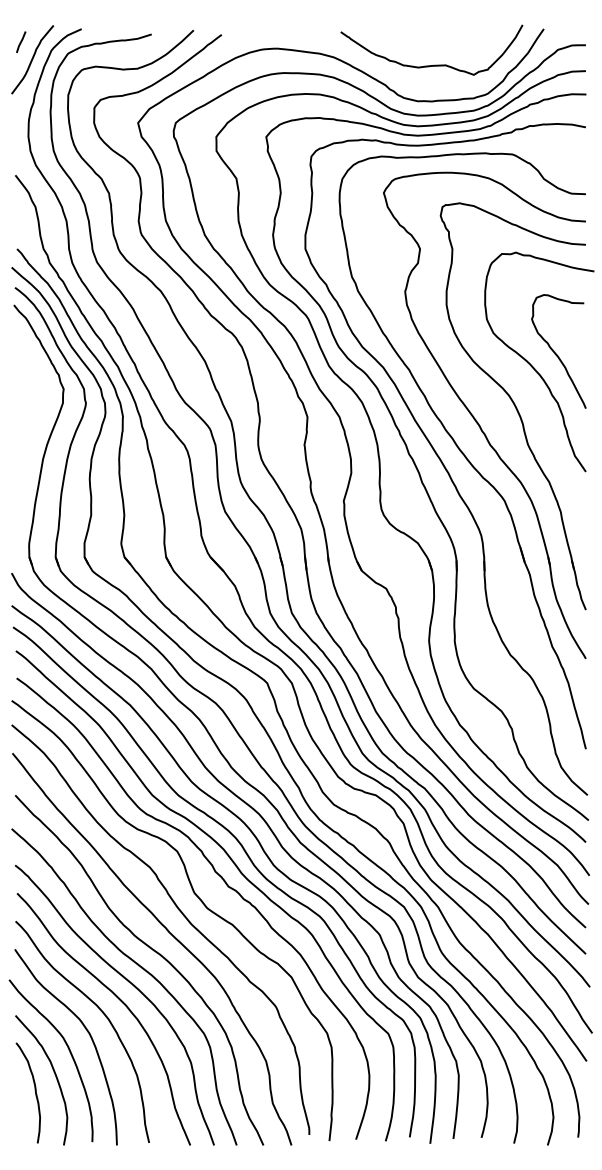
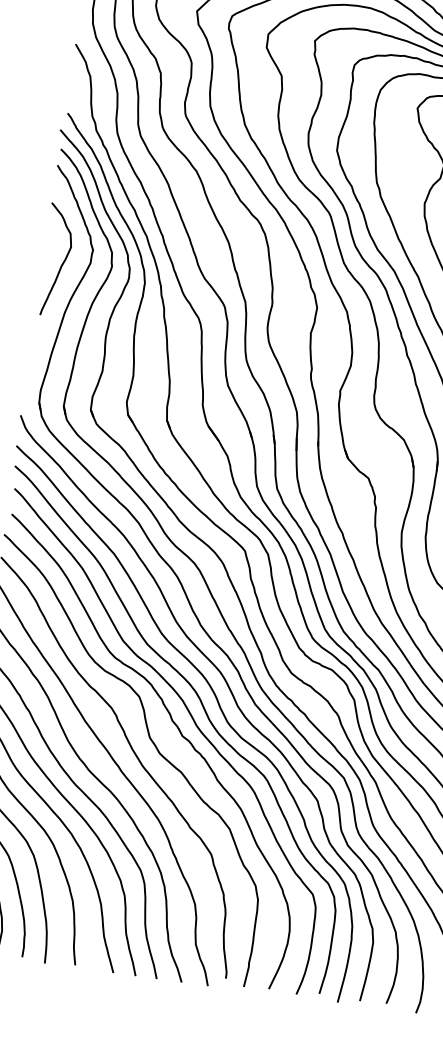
curve: (32, 408) -> (61, 264), added

